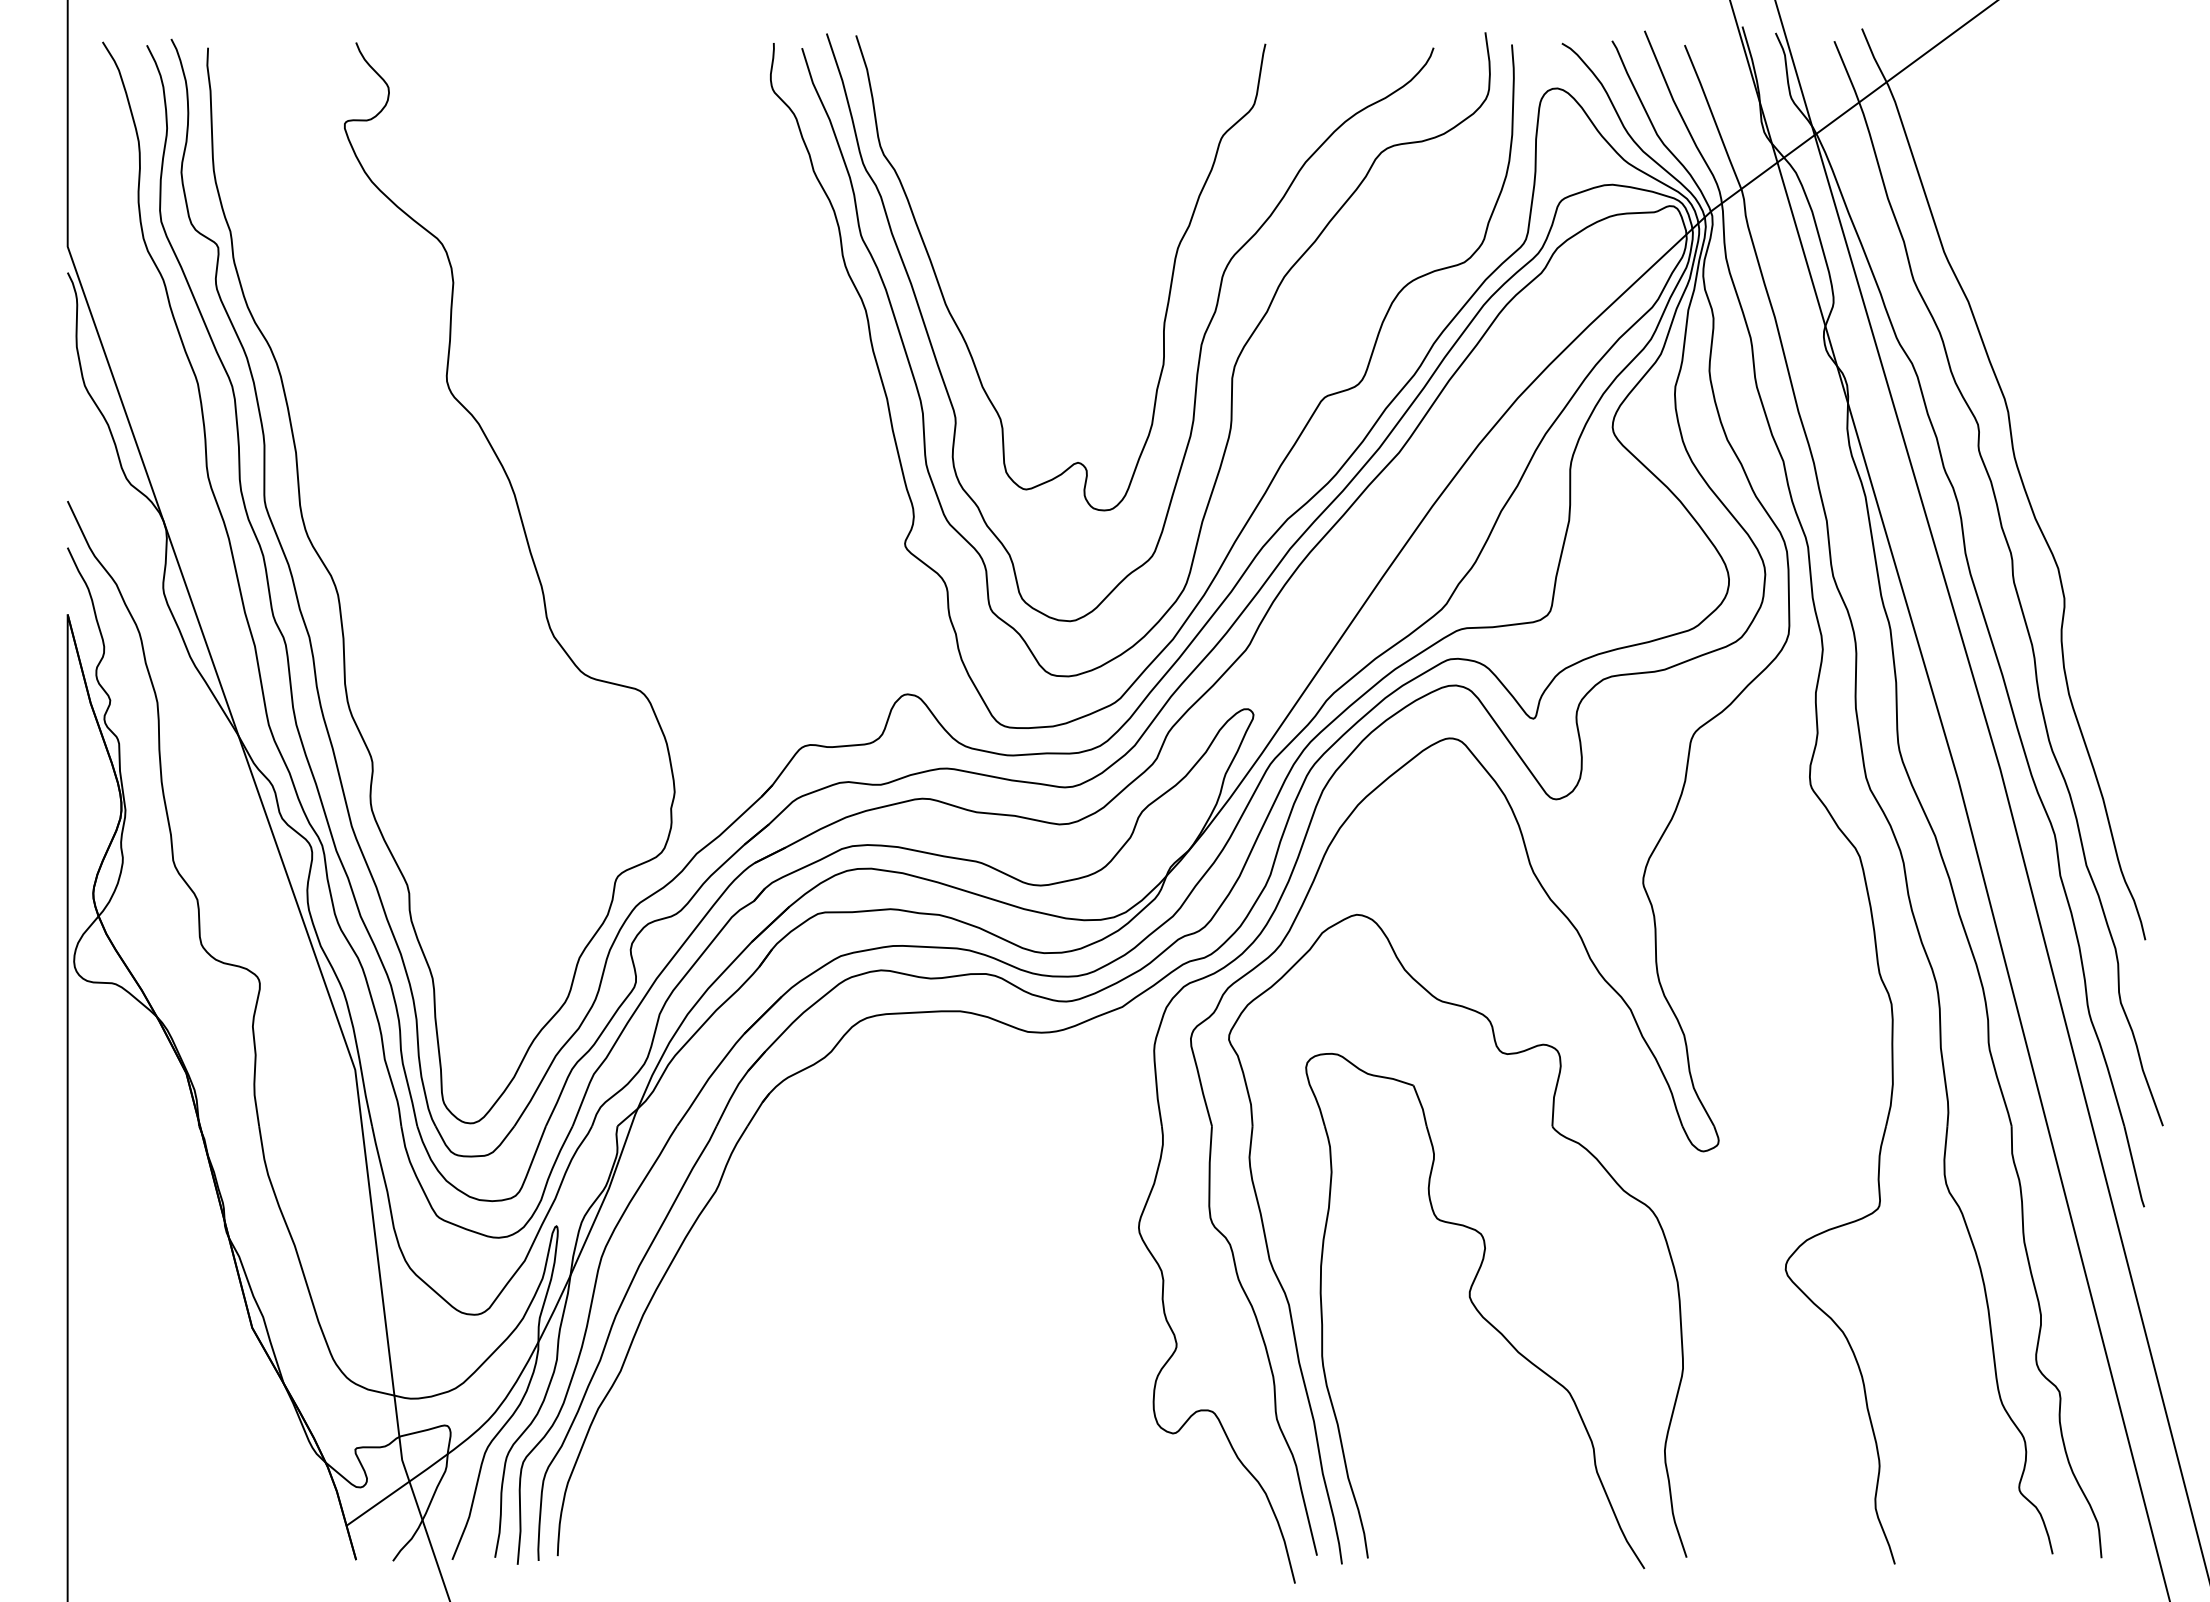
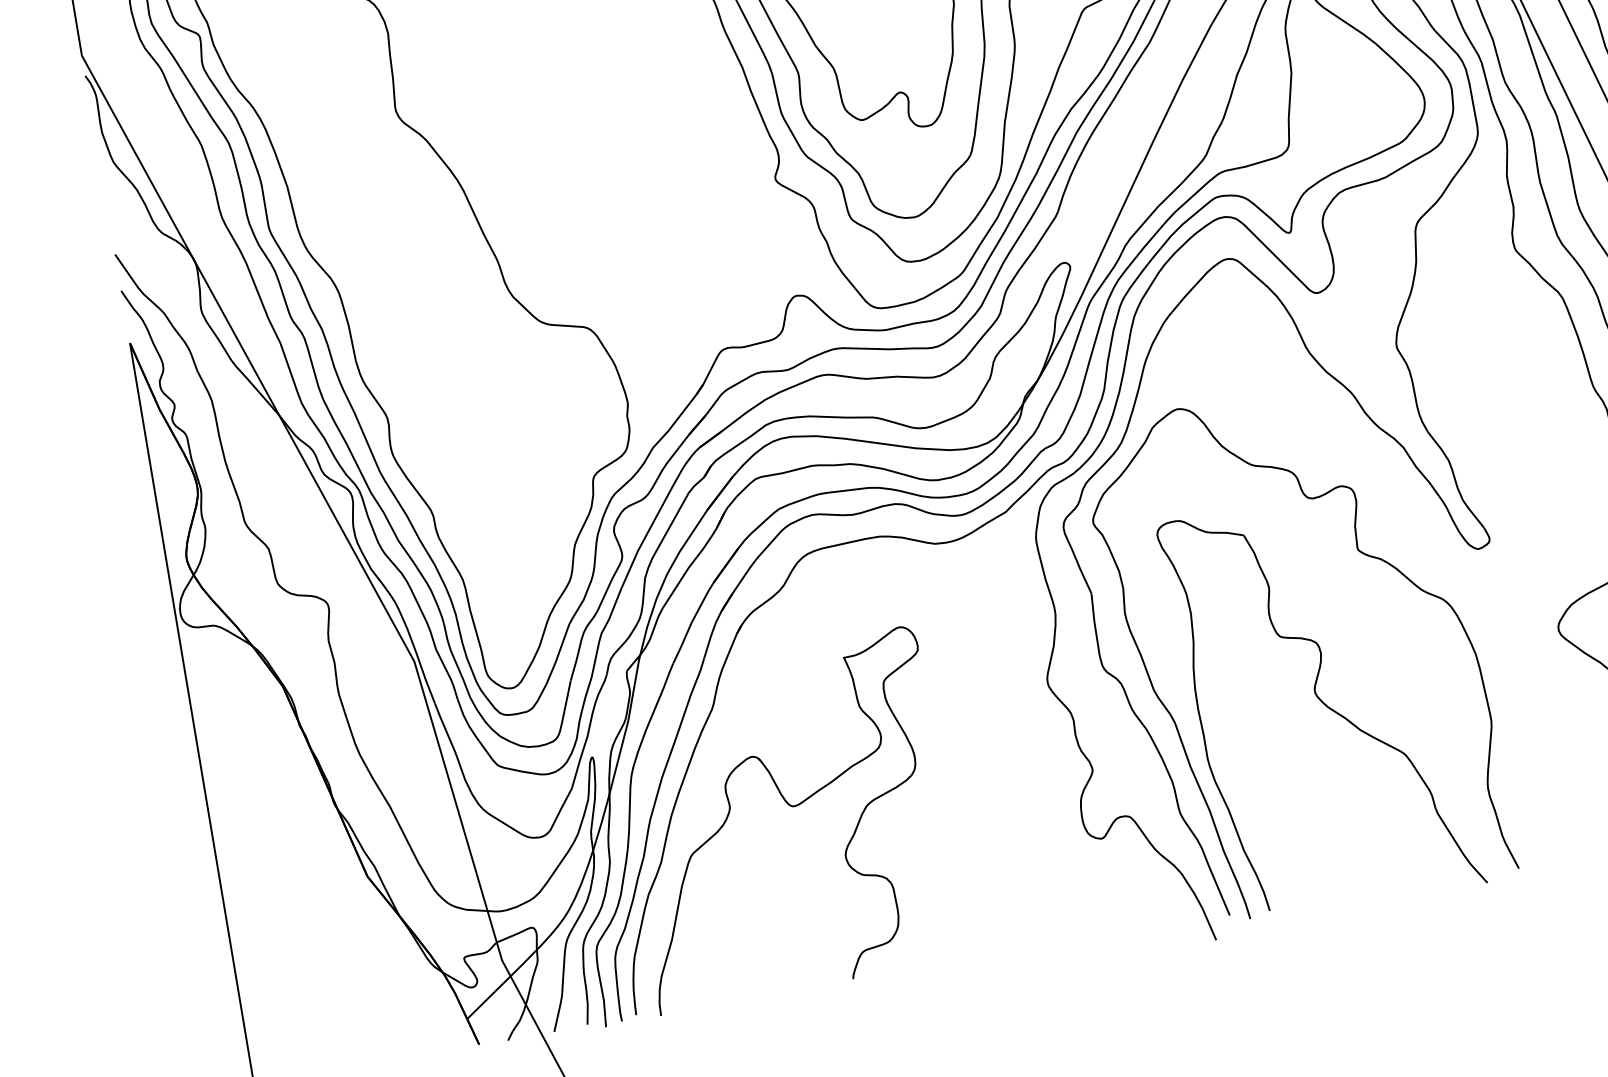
part: (794, 1329) -> (791, 807), added

